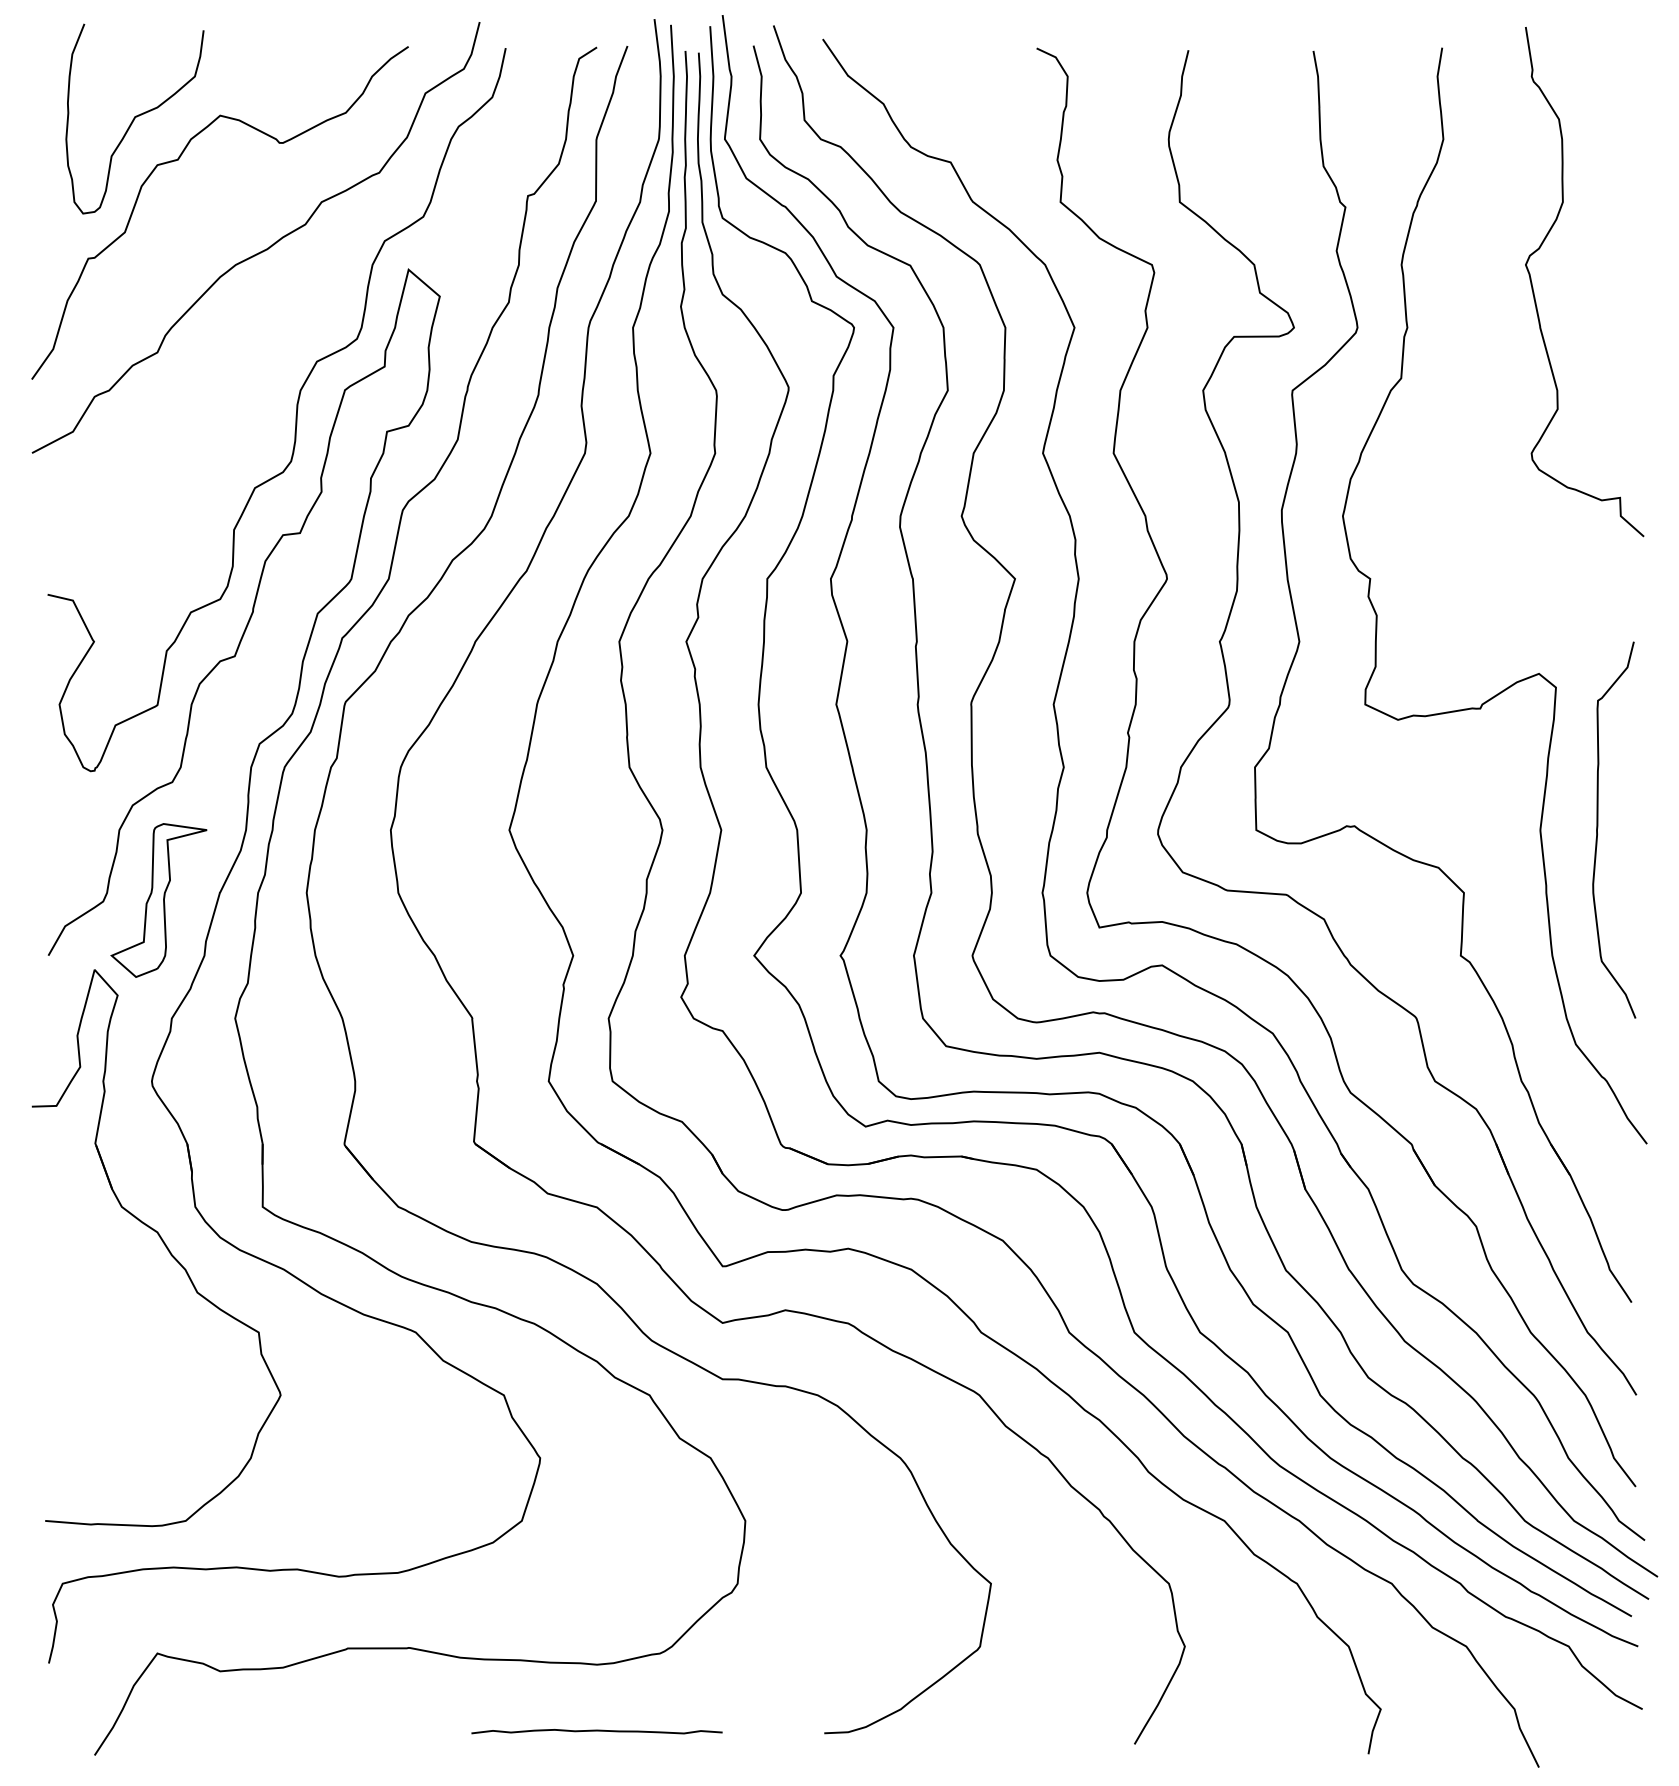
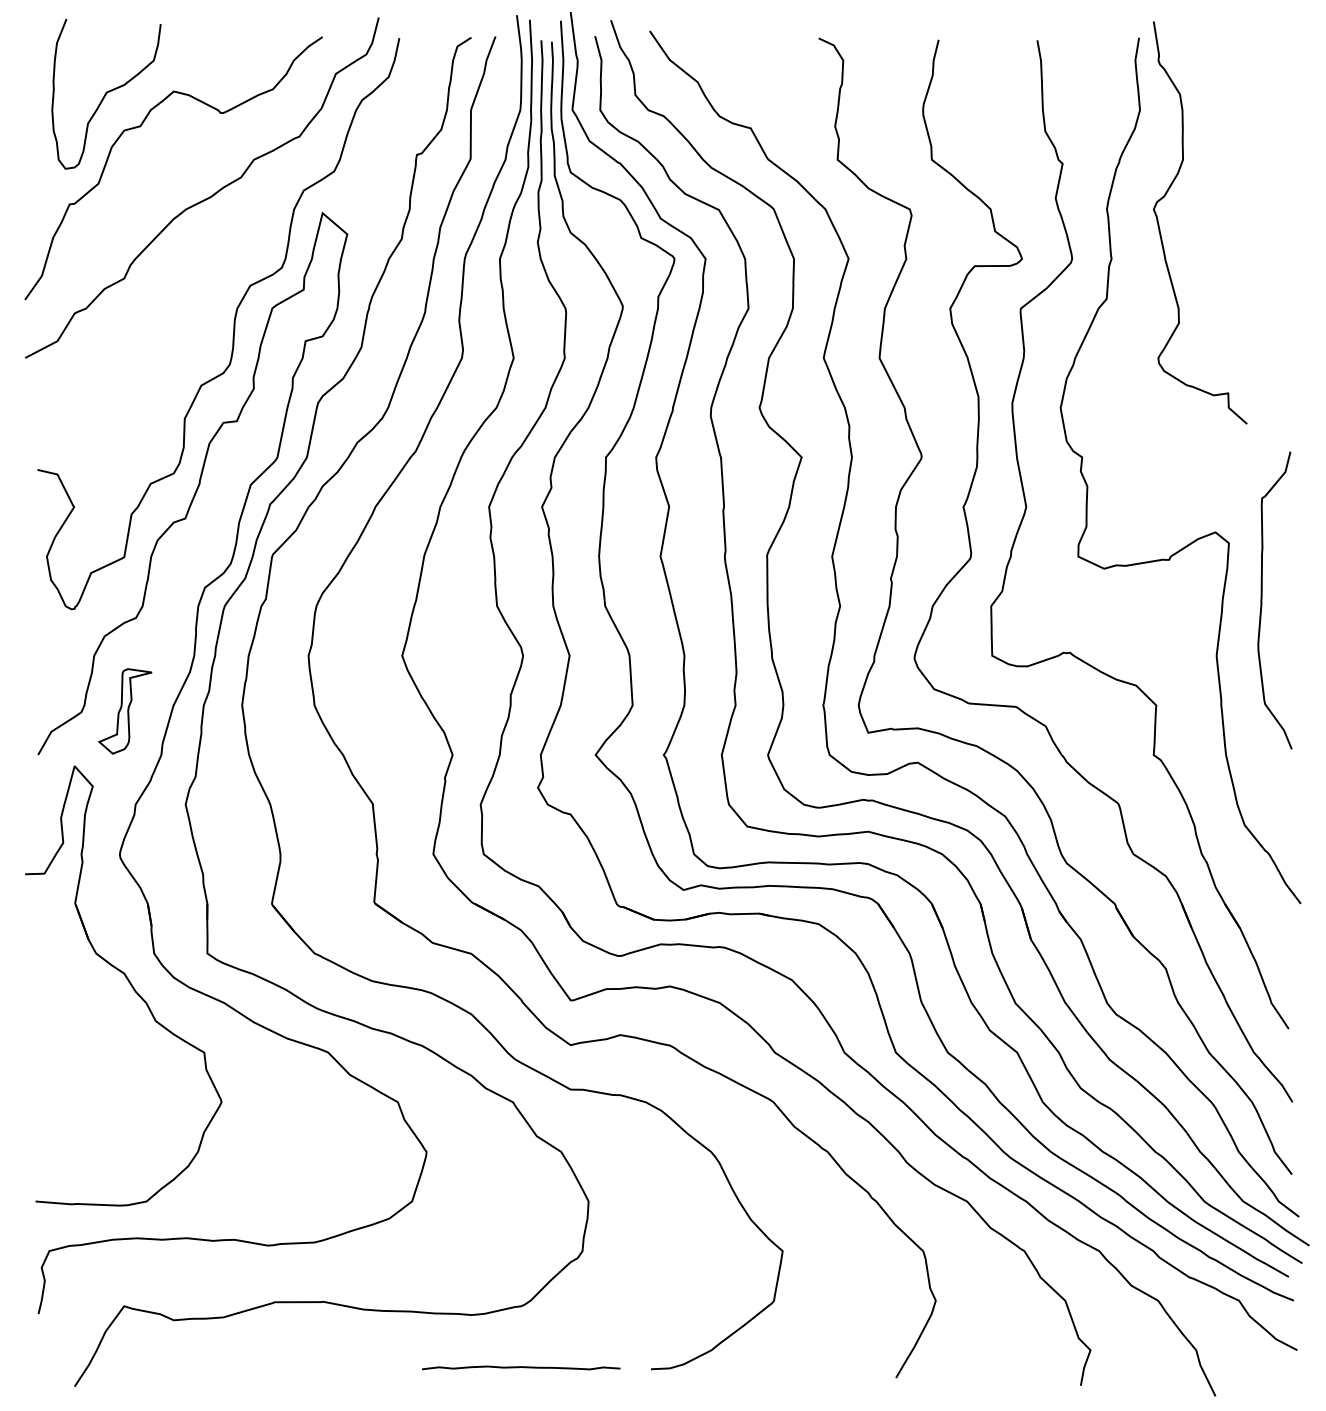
curve: (1534, 292) -> (1160, 231), moved
curve: (1598, 827) -> (1262, 598), moved
part: (158, 900) -> (125, 711), size x0.7
curve: (596, 1731) -> (520, 1367), moved

